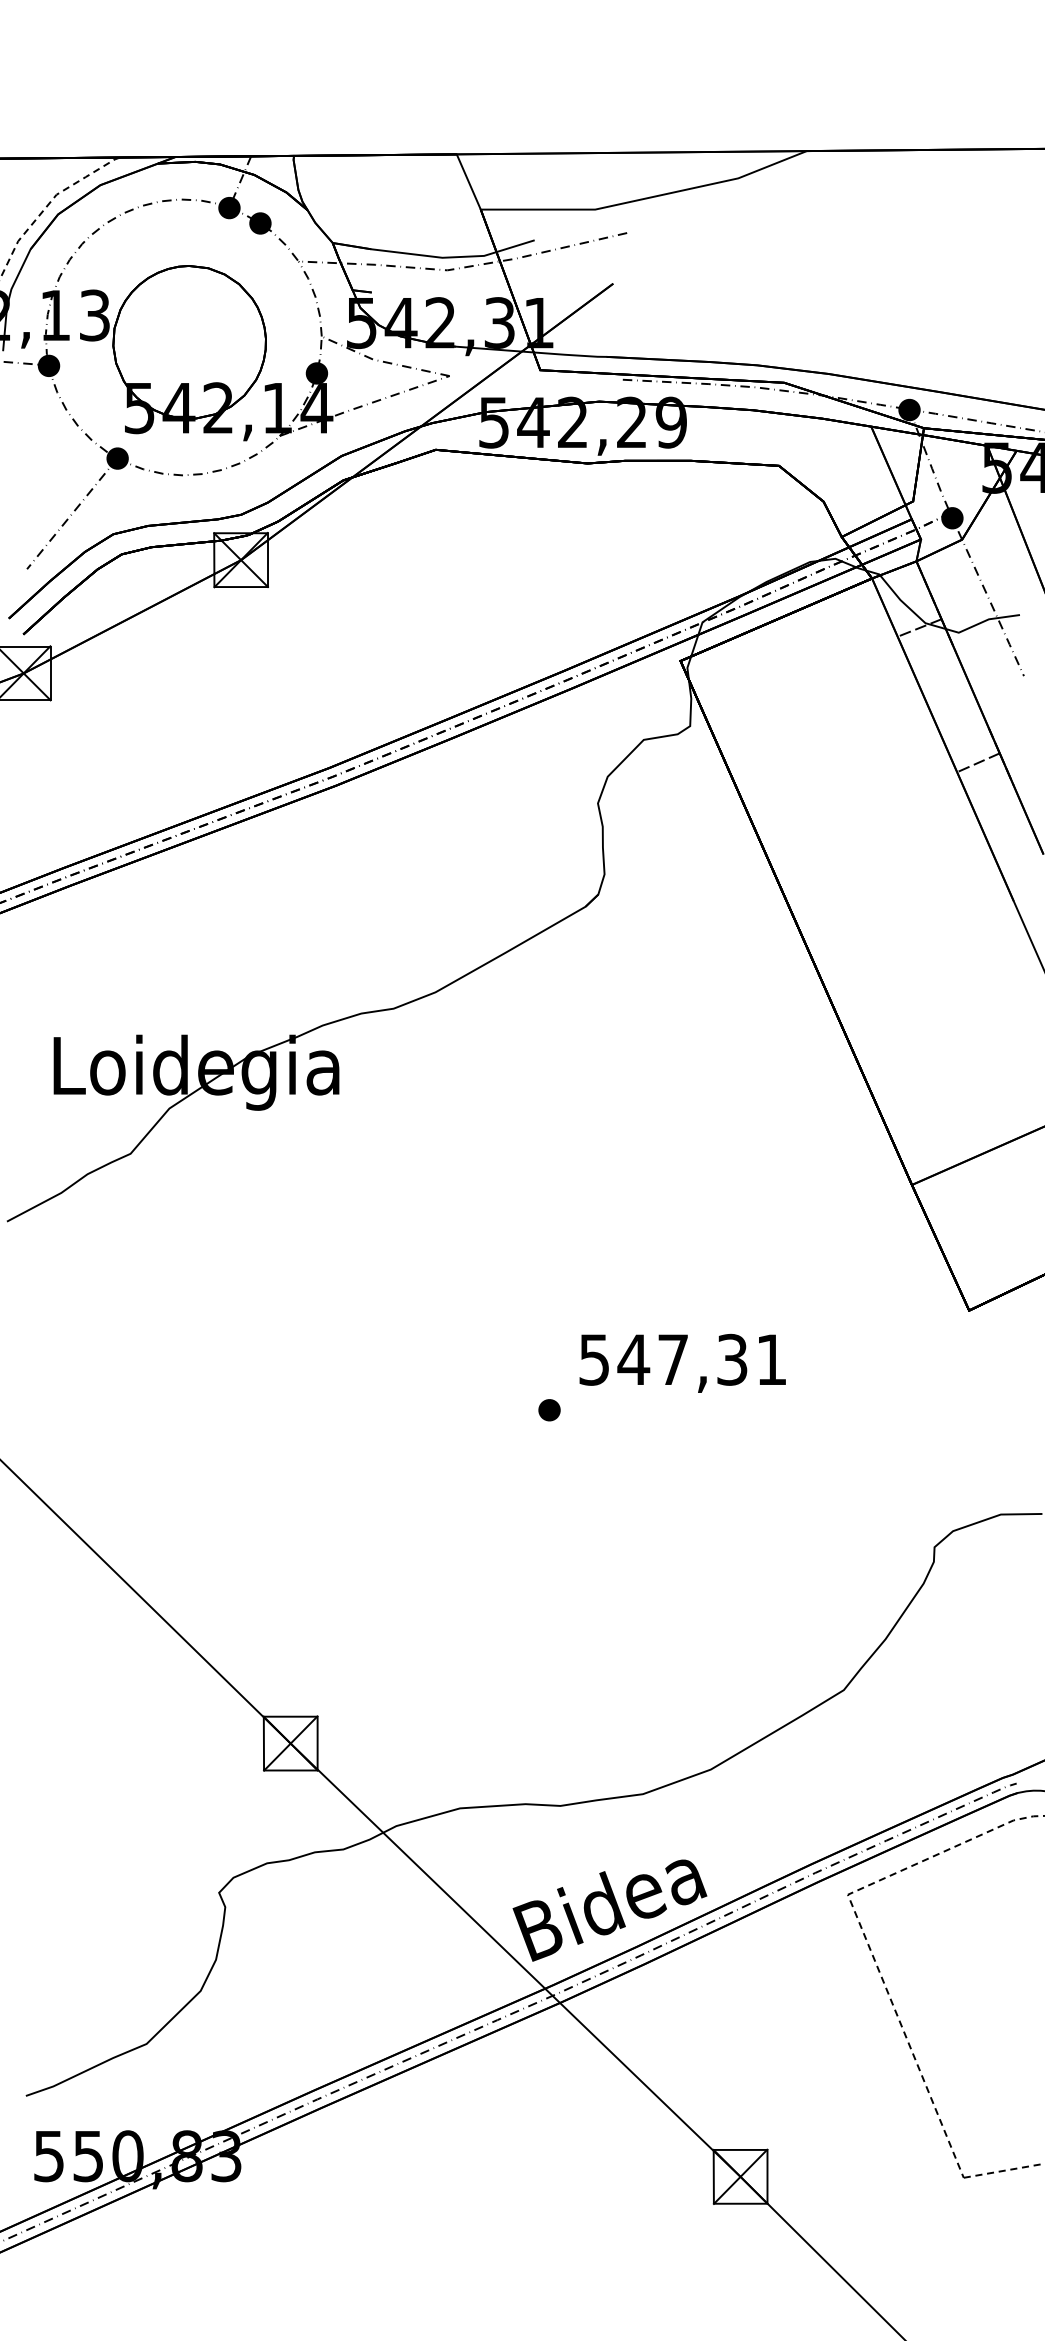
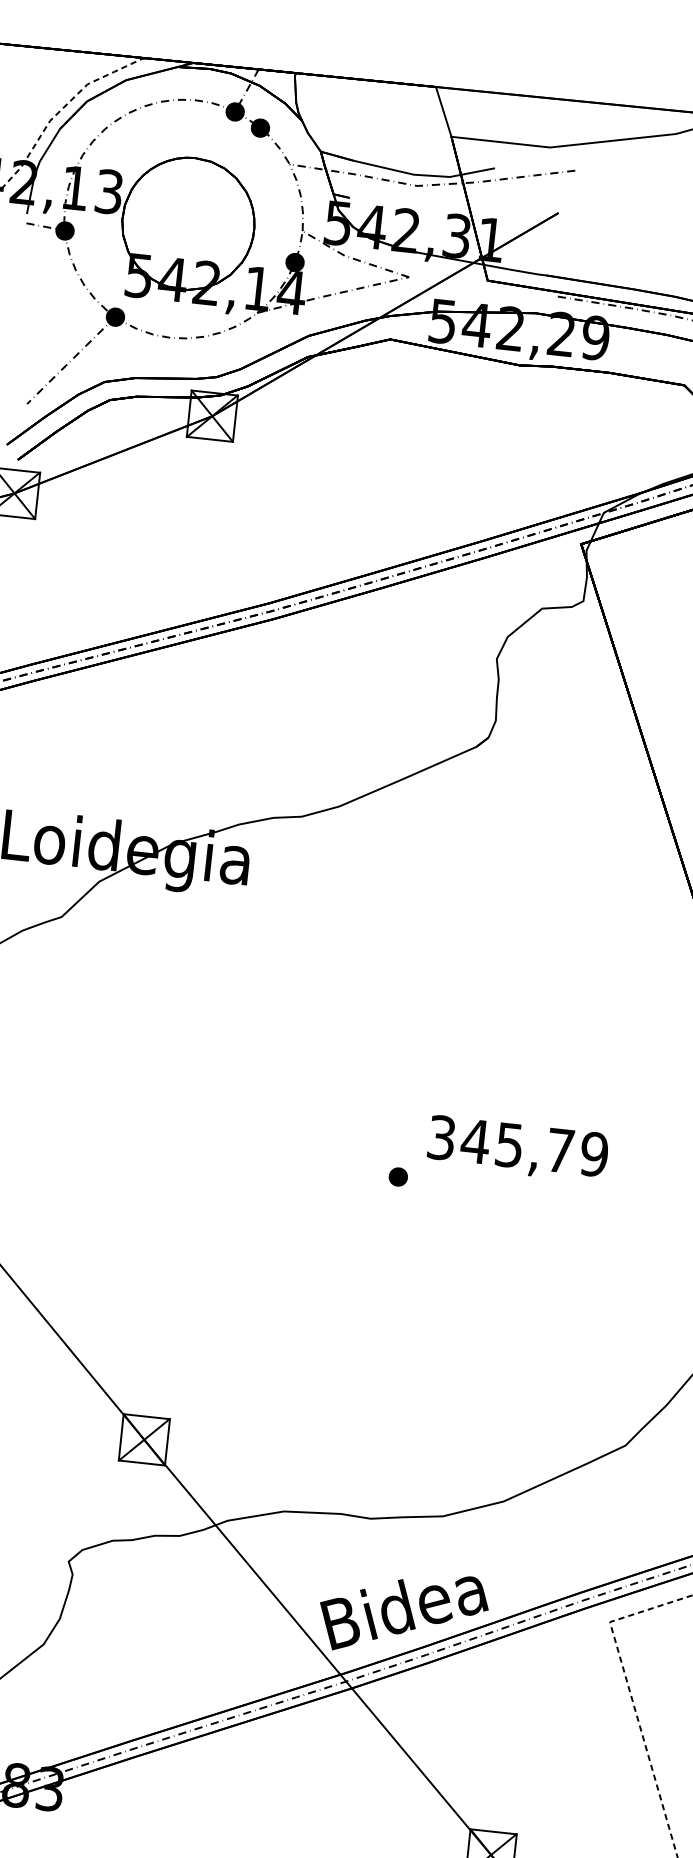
text: (683, 1359) -> (518, 1145), 547,31 -> 345,79

